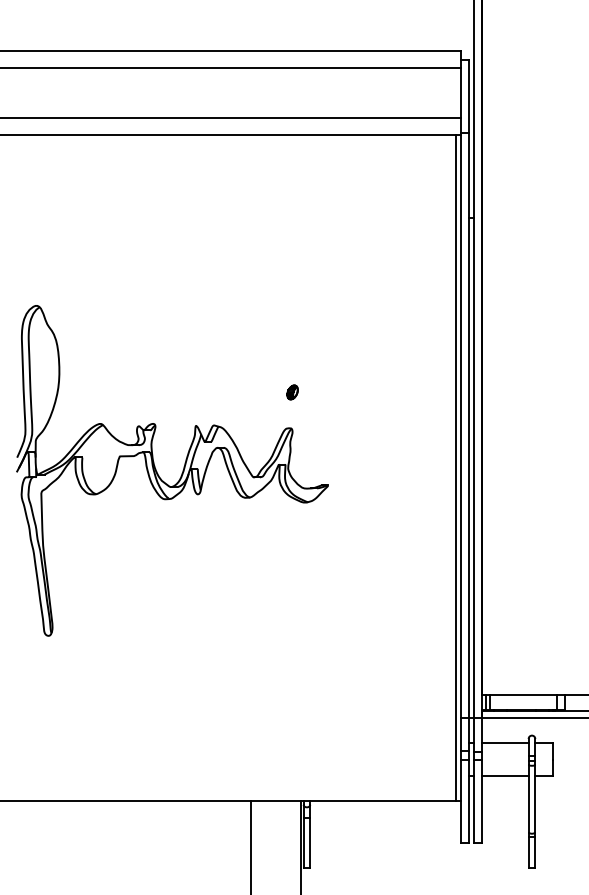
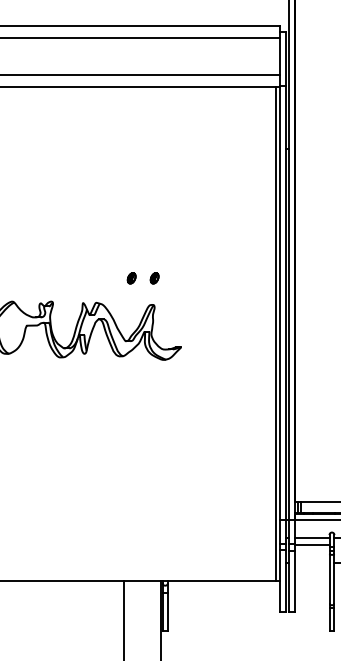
part: (261, 392) -> (131, 278), added
line: (504, 776) -> (311, 545), moved

